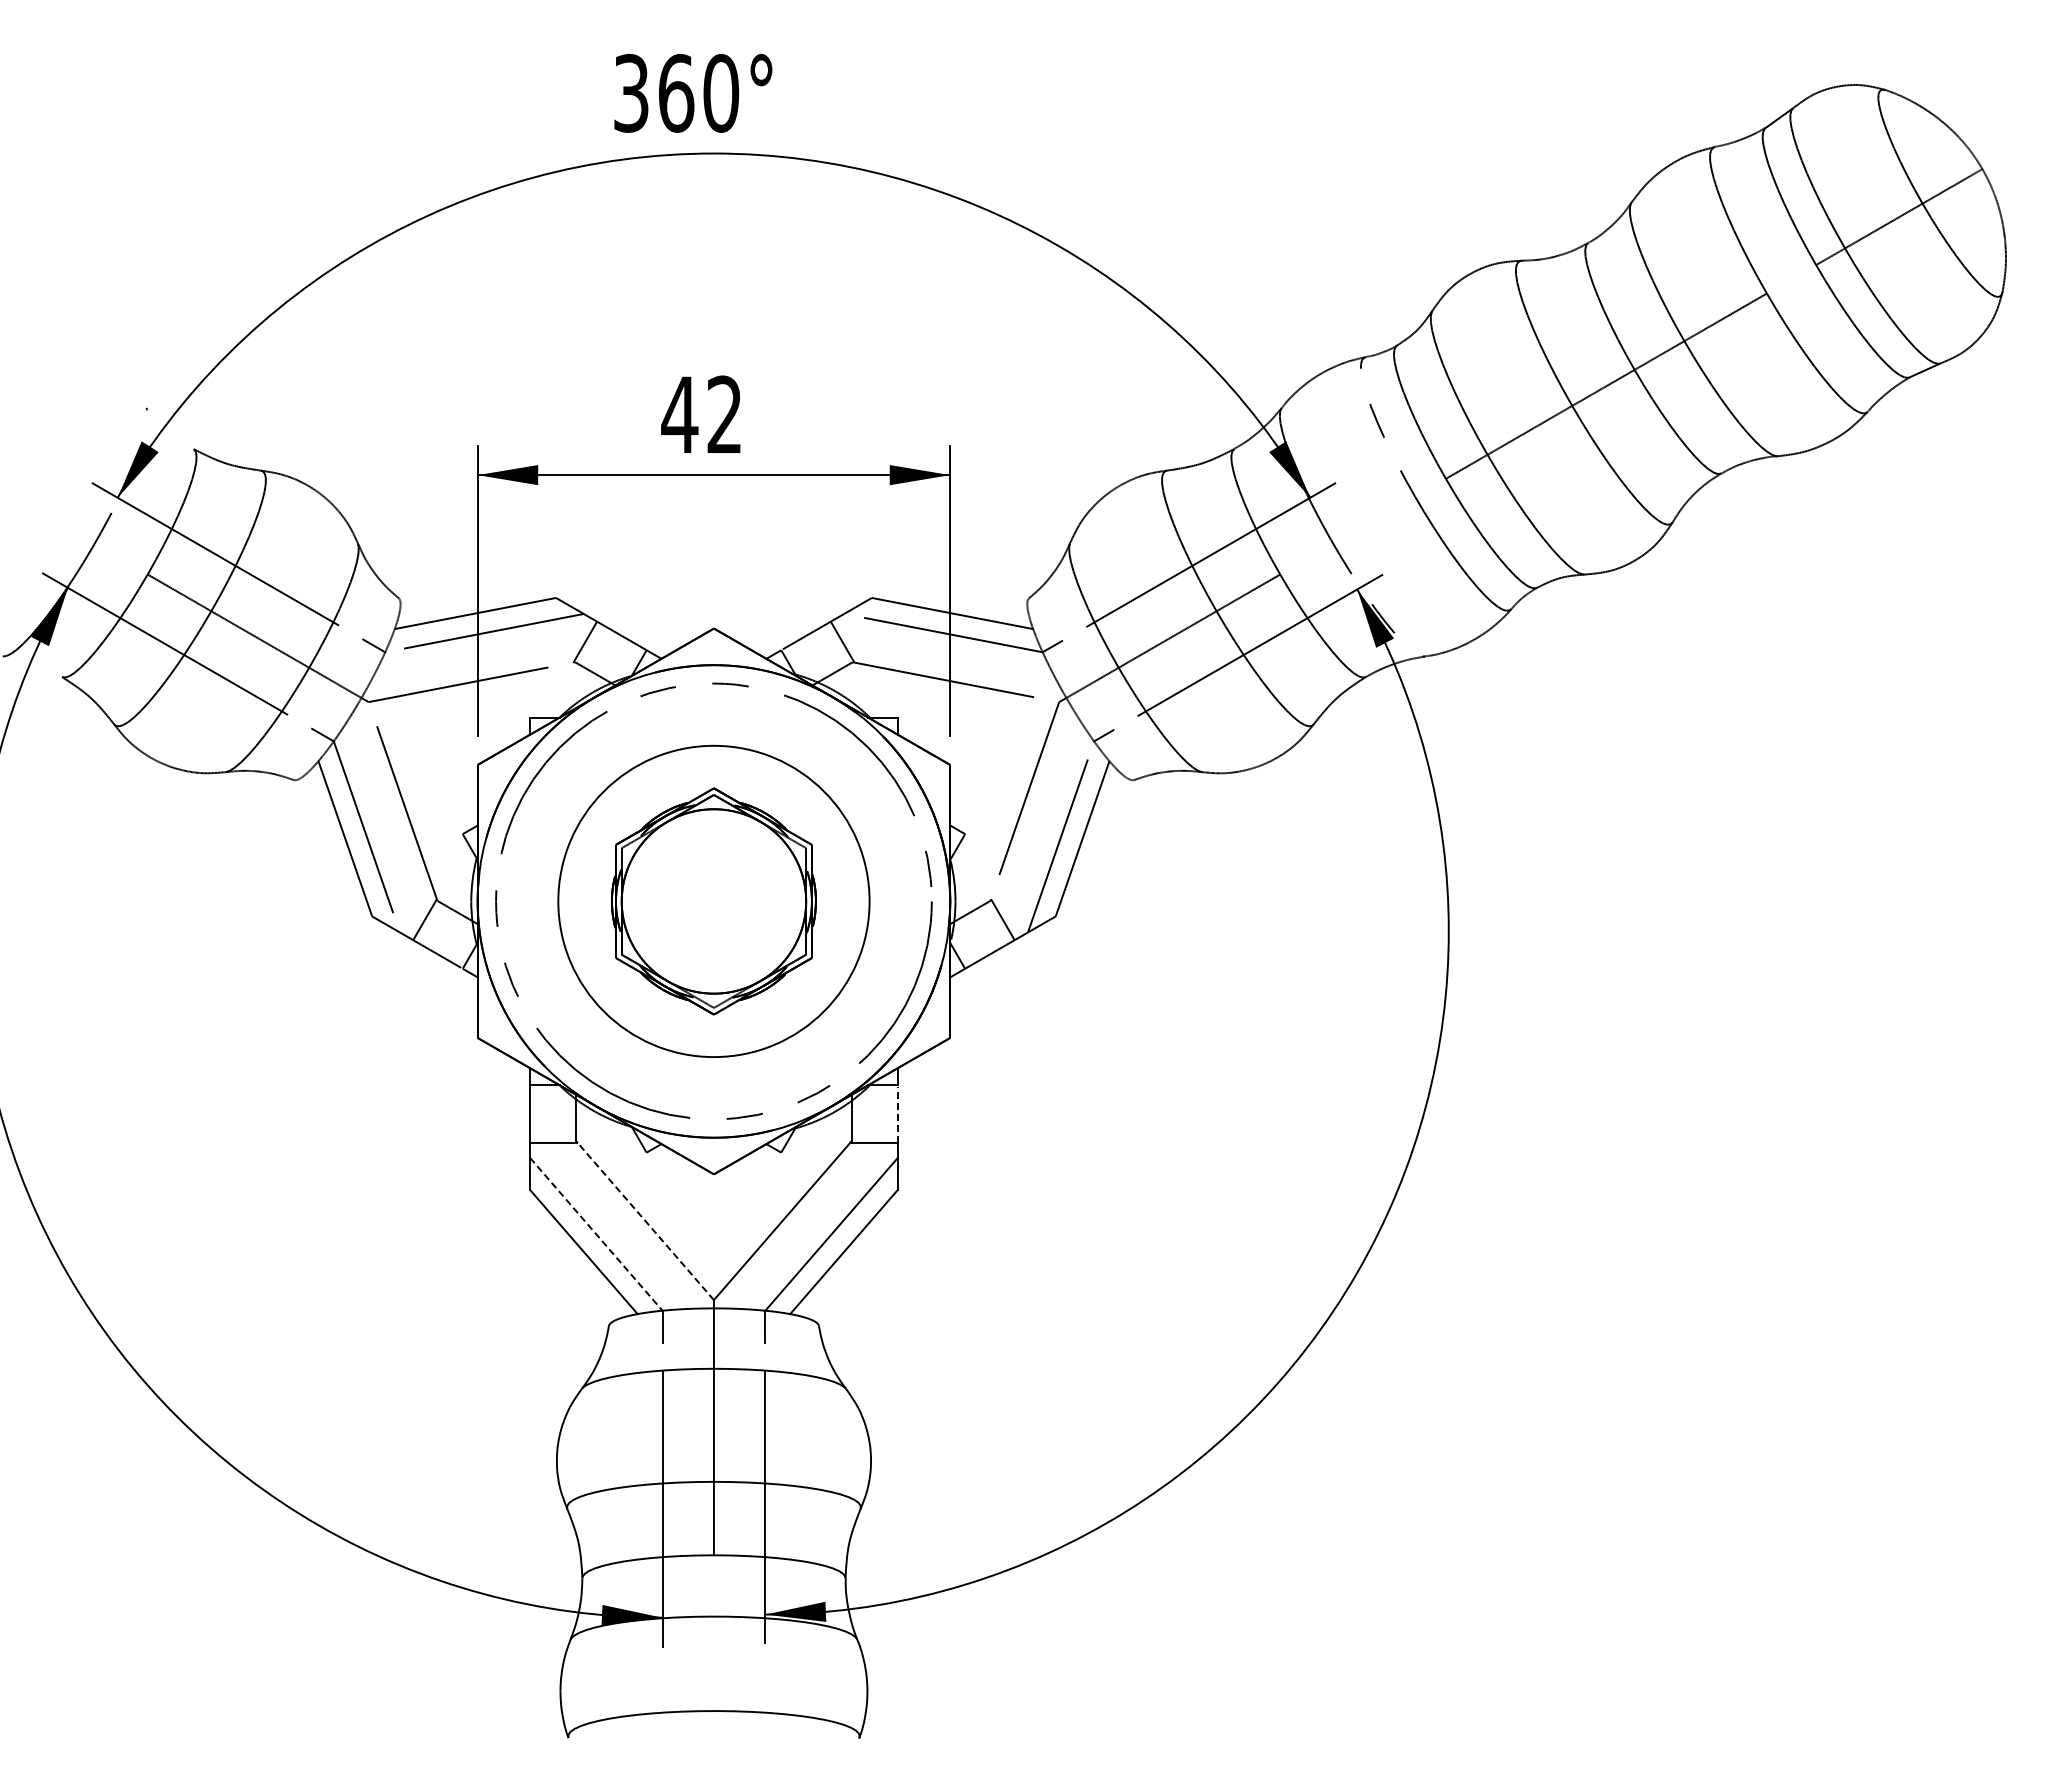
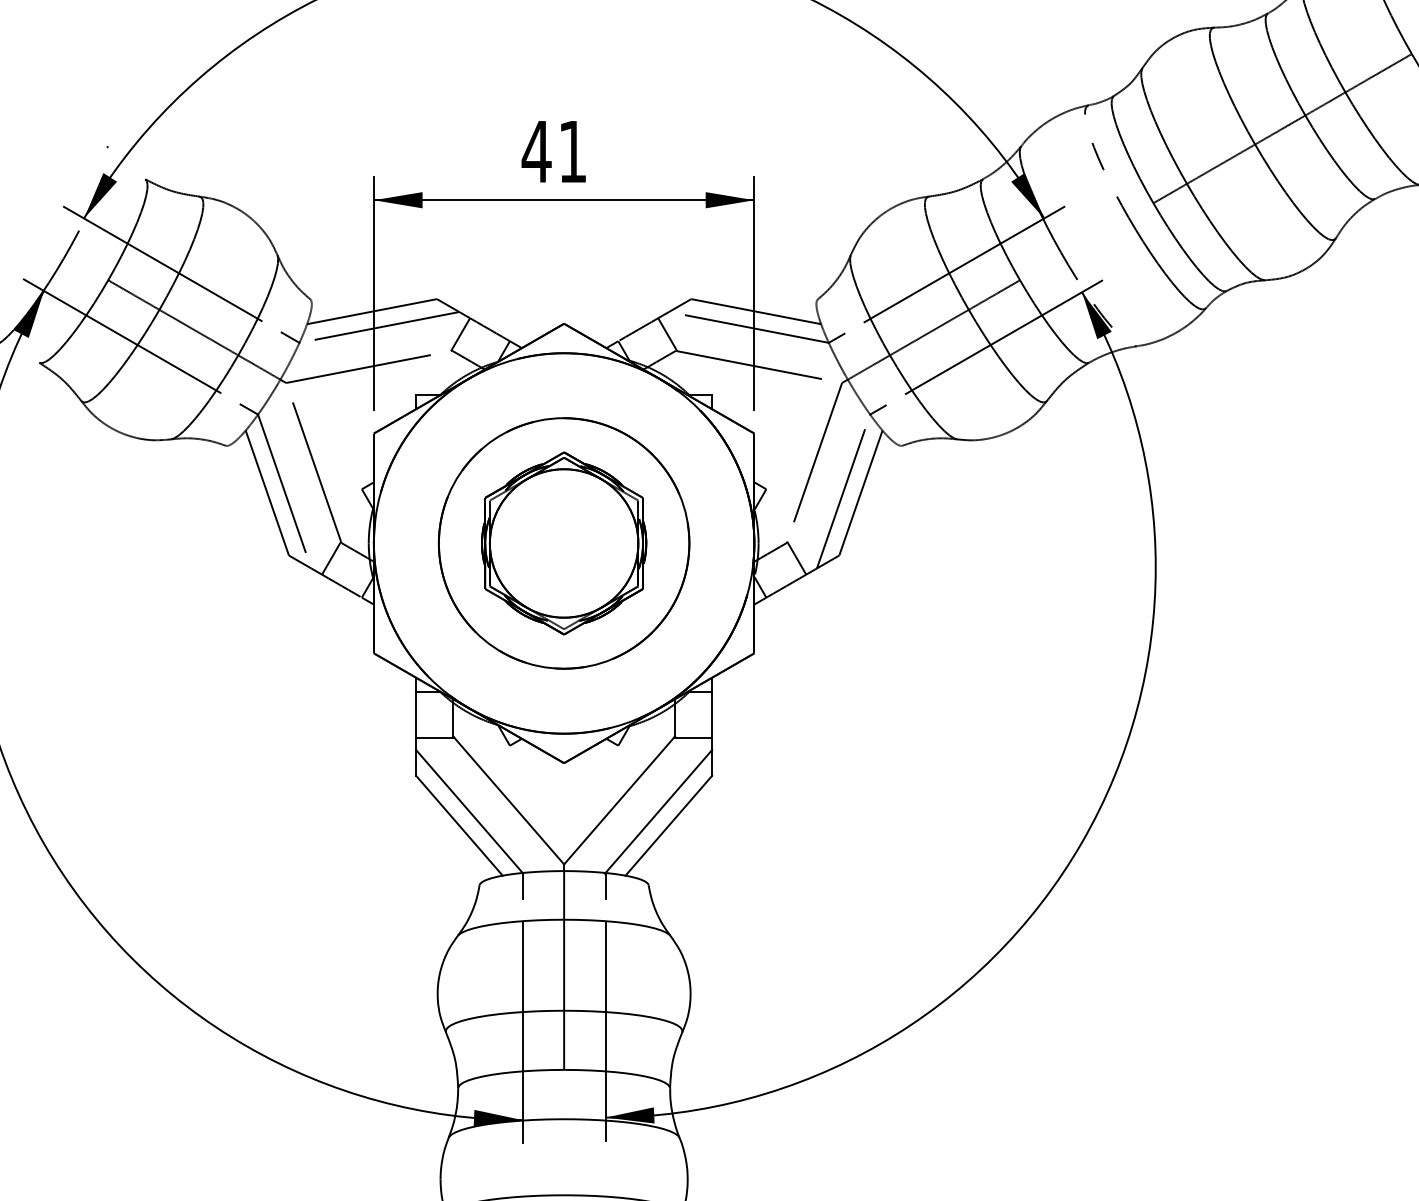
text: (723, 413) -> (571, 150), 42 -> 41
circle: (713, 901) -> (563, 543), size x0.71
line: (897, 1114) -> (711, 715), dashed -> solid
line: (645, 1220) -> (509, 800), dashed -> solid
line: (596, 1234) -> (469, 811), dashed -> solid

